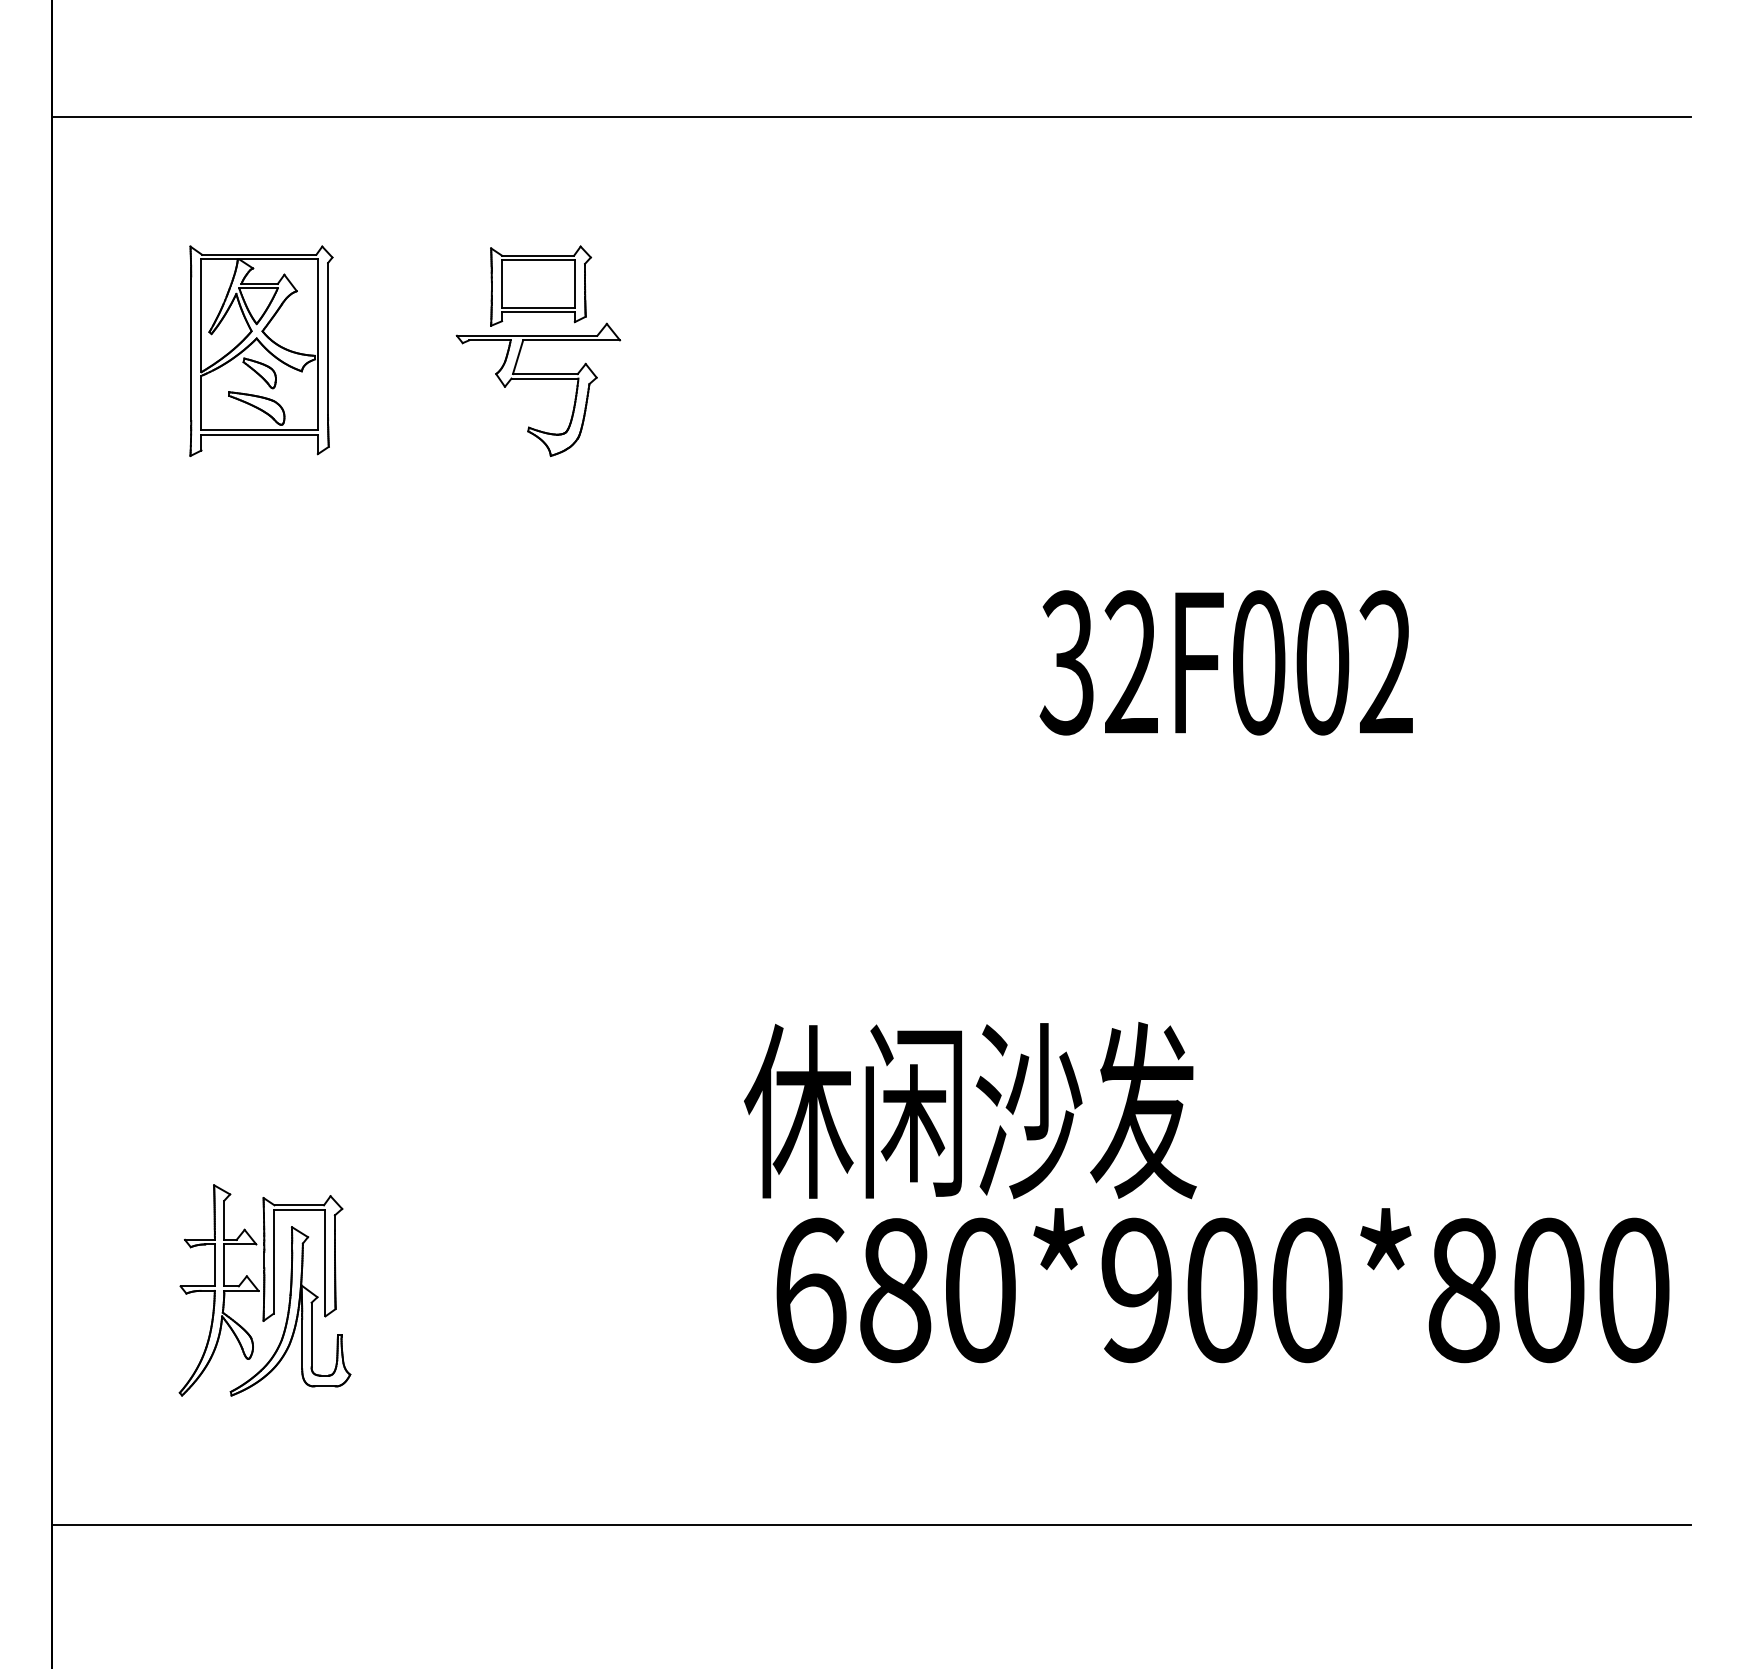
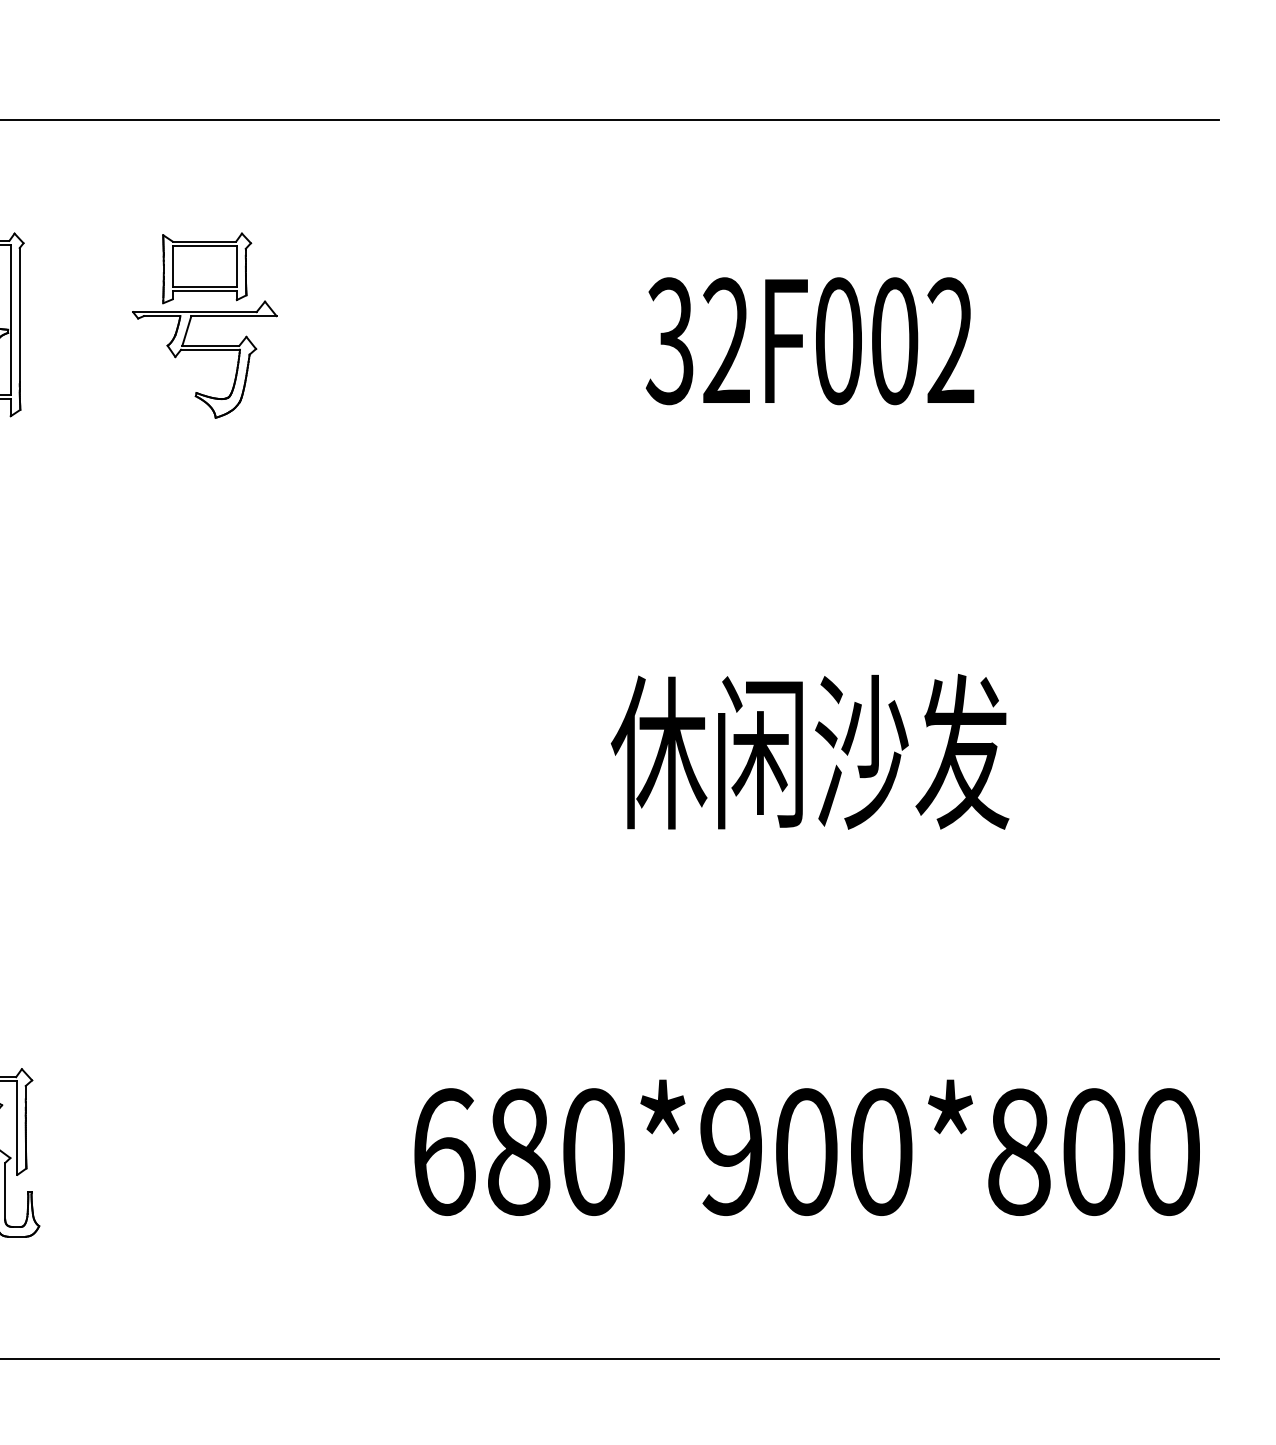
text: (1225, 662) -> (809, 340), moved
text: (970, 1110) -> (810, 751), moved

